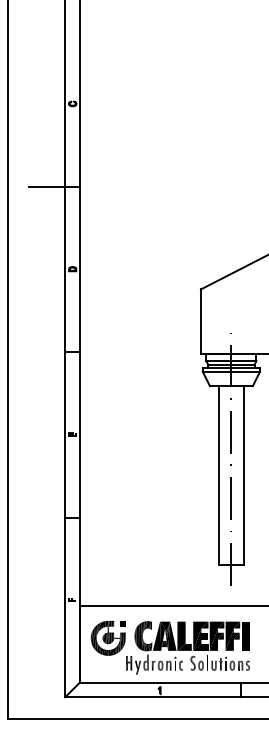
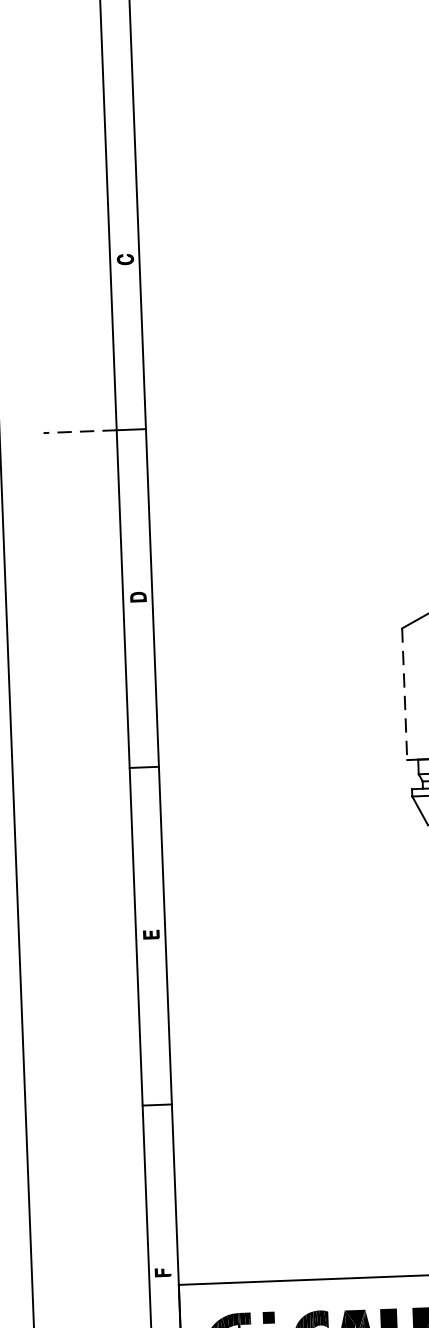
line: (47, 187) -> (80, 432), solid -> dashed
line: (200, 322) -> (403, 696), solid -> dashed

